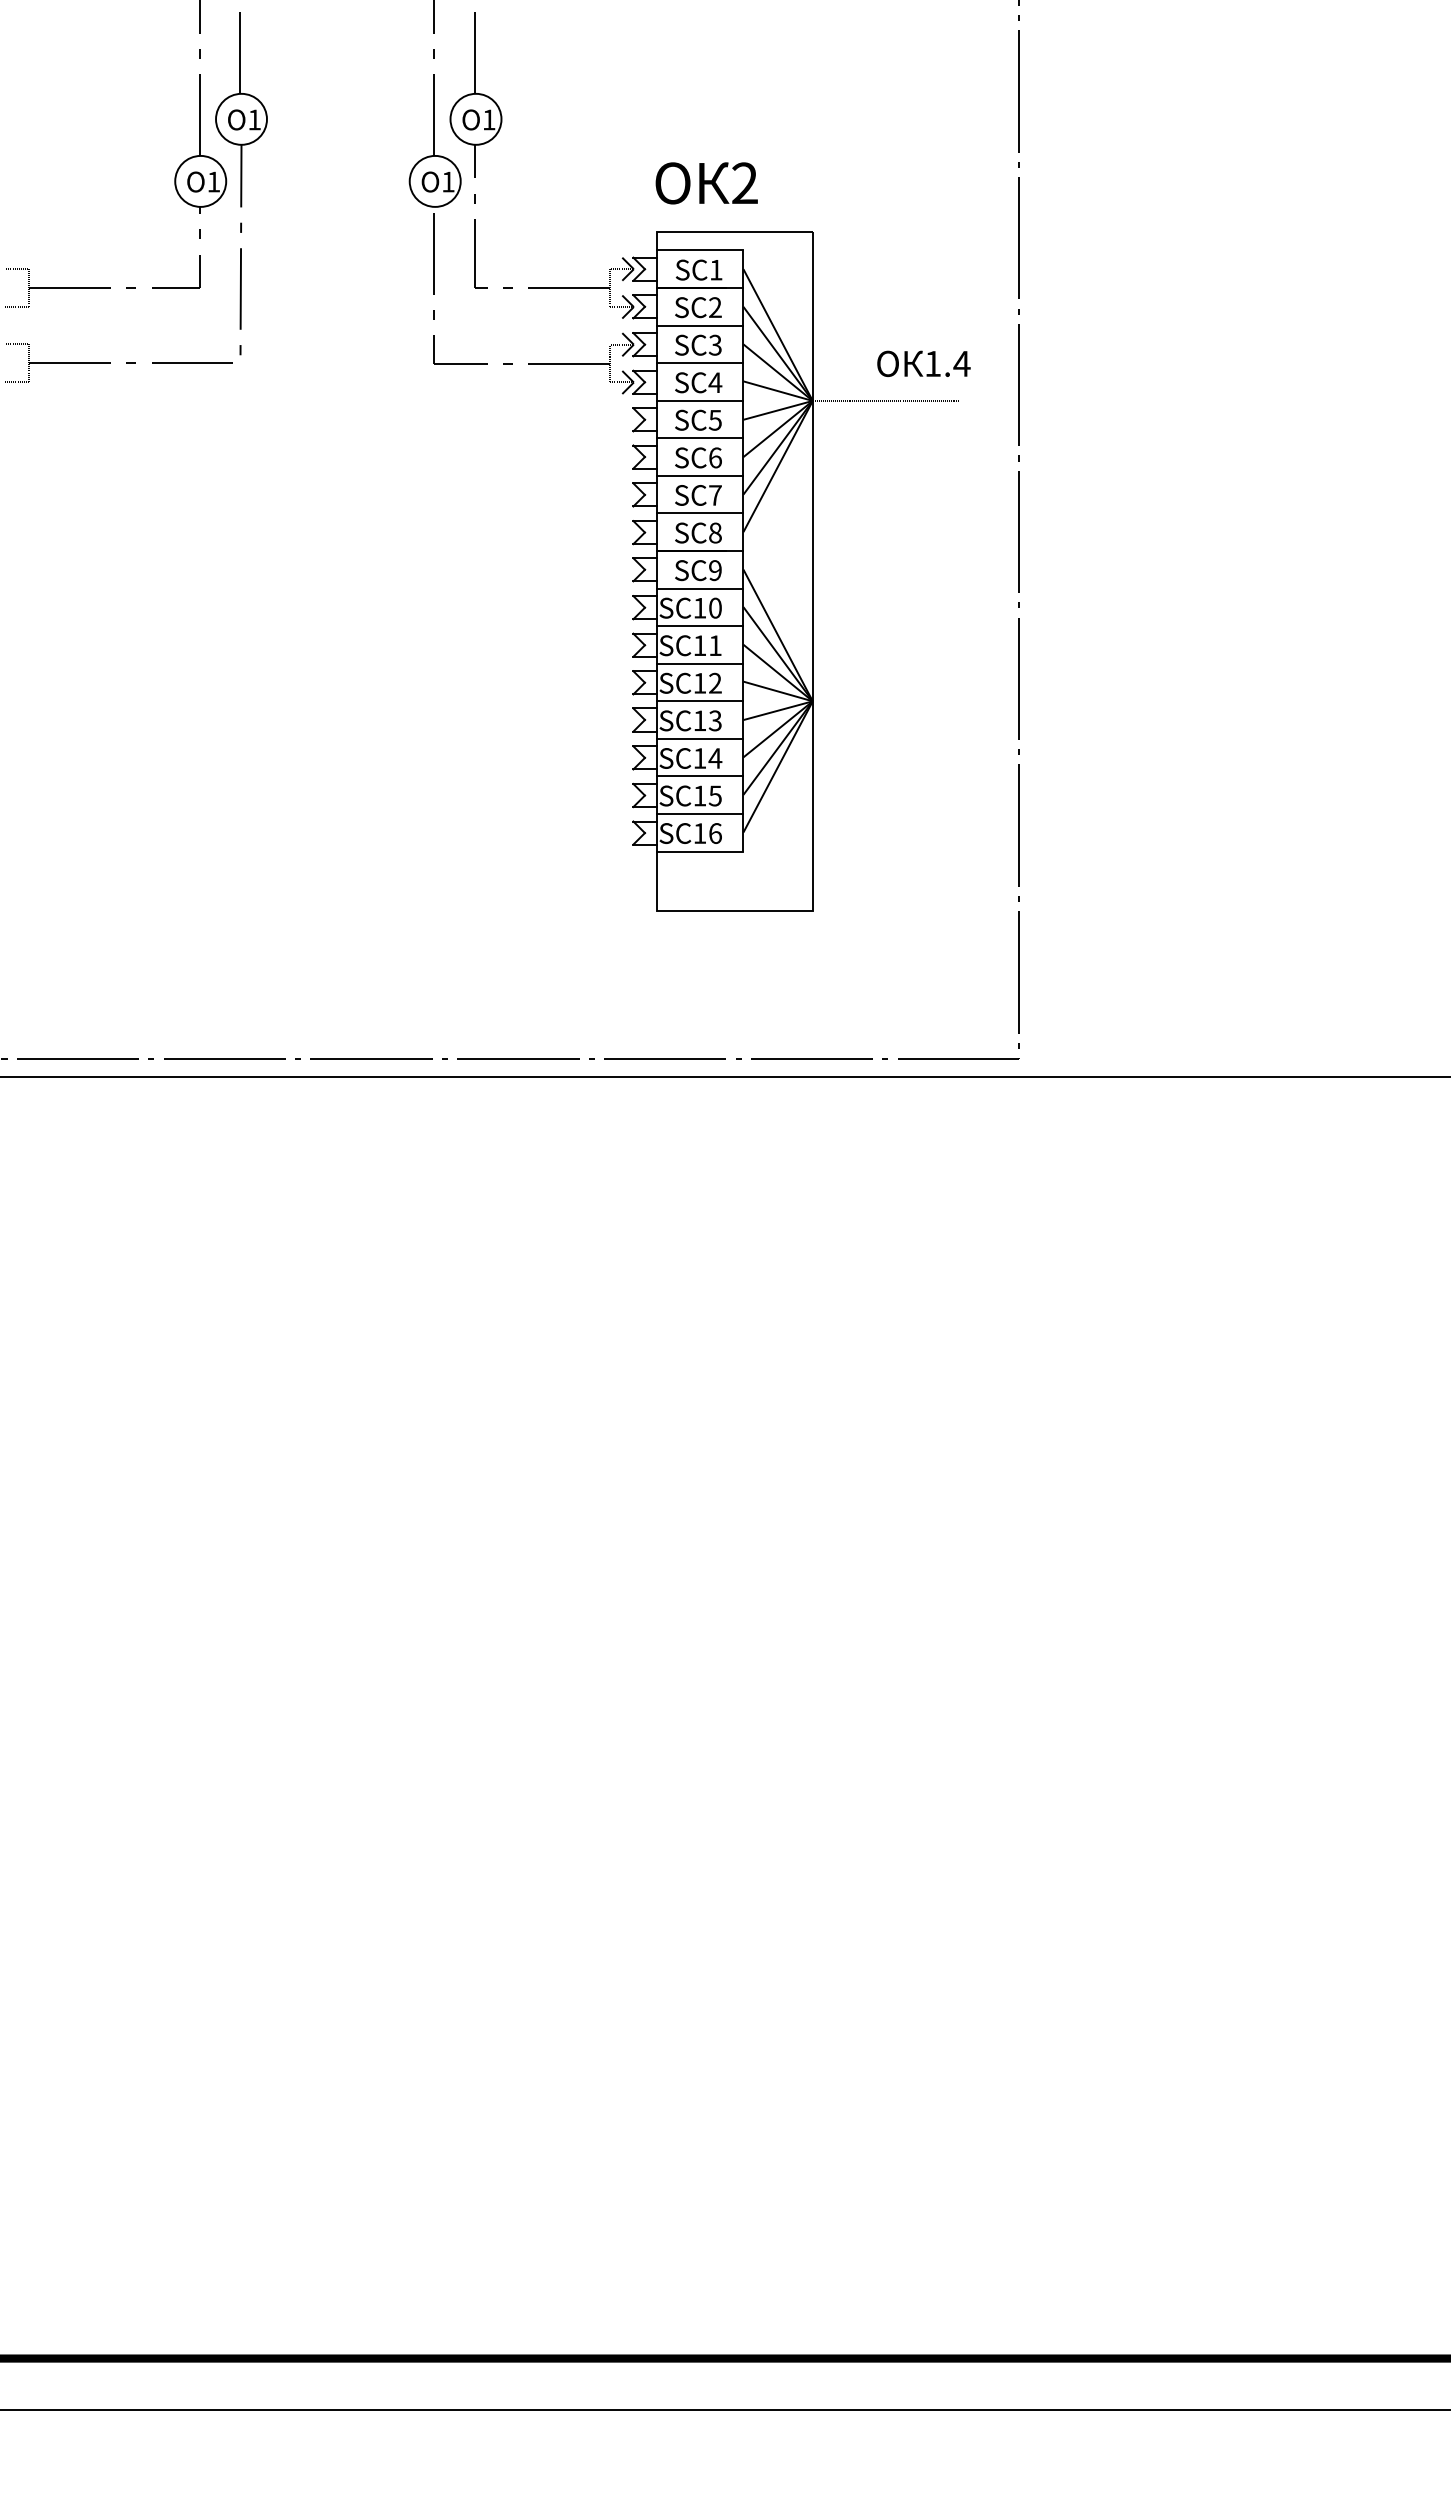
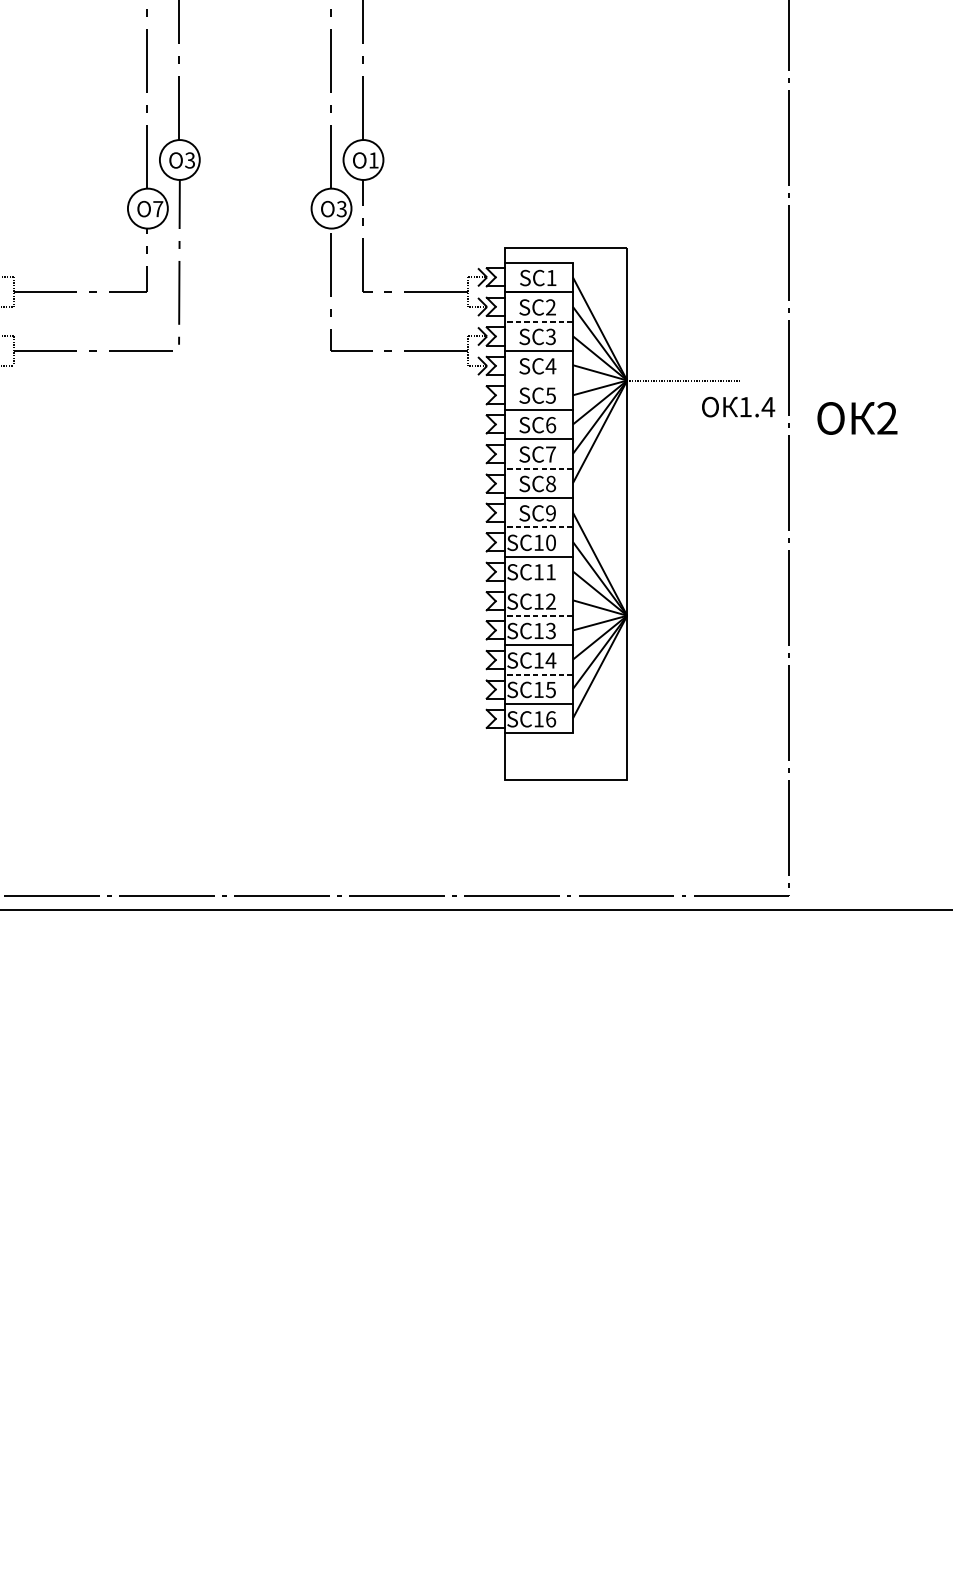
text: (254, 119) -> (190, 160), 1 -> 3
text: (213, 181) -> (157, 208), 1 -> 7
text: (447, 181) -> (341, 208), 1 -> 3
text: (706, 183) -> (857, 418), moved
line: (699, 325) -> (538, 321), solid -> dashed
text: (923, 363) -> (738, 406), moved
line: (699, 400) -> (538, 380), removed
line: (699, 513) -> (538, 468), solid -> dashed
line: (699, 588) -> (538, 527), solid -> dashed
line: (699, 663) -> (538, 586), removed
line: (699, 701) -> (538, 615), solid -> dashed
line: (699, 776) -> (538, 674), solid -> dashed

